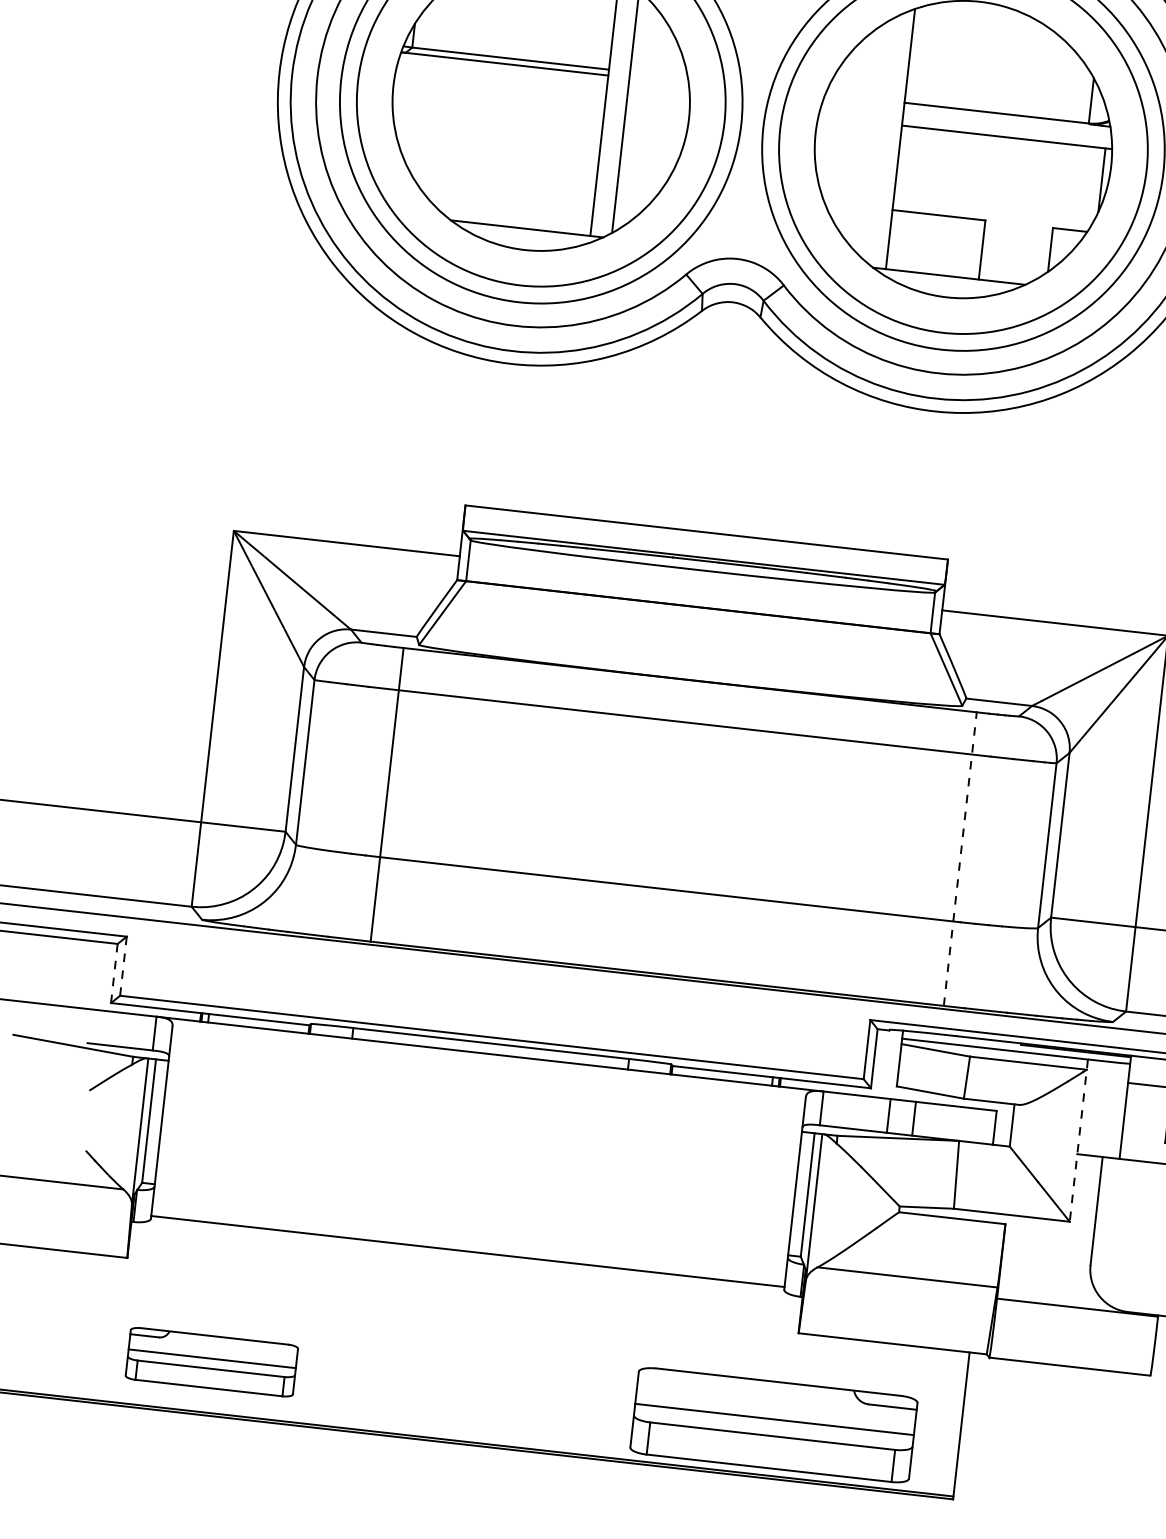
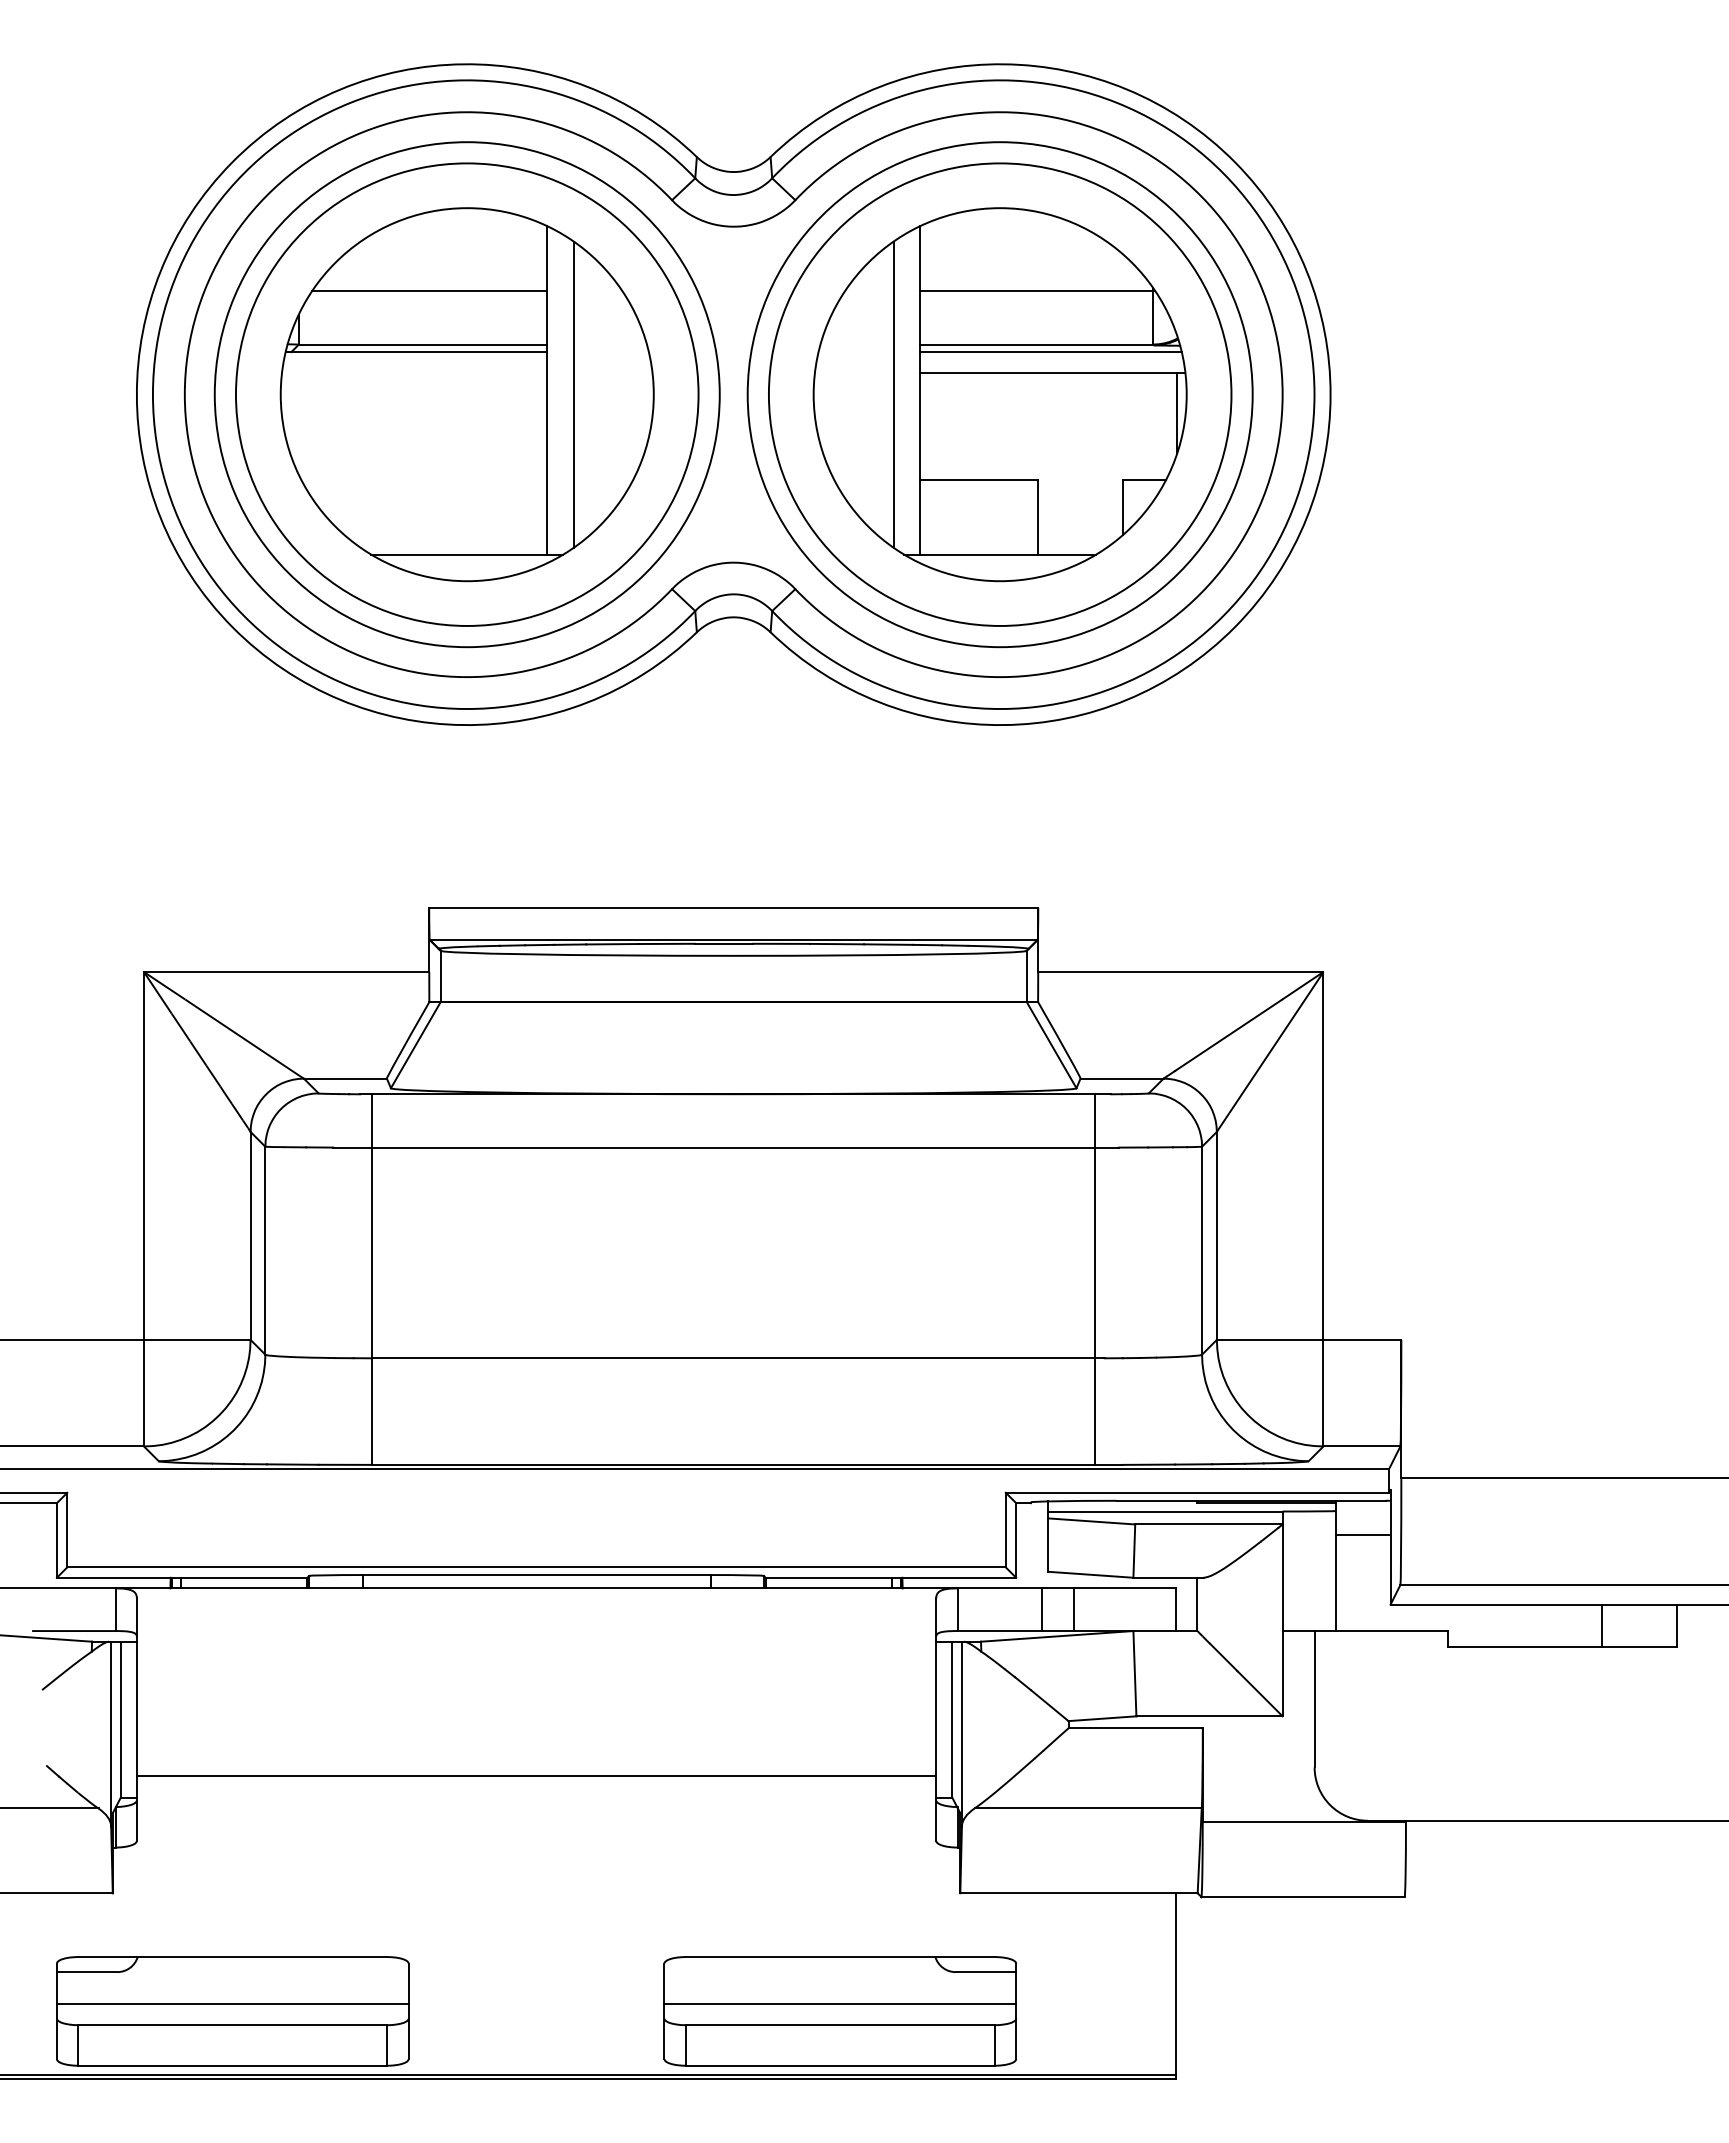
line: (520, 17) -> (429, 291), added
line: (1002, 71) -> (1037, 291), added
line: (1007, 120) -> (1050, 352), added
line: (878, 139) -> (893, 394), added
line: (960, 859) -> (1095, 1279), dashed -> solid
line: (123, 966) -> (67, 1530), dashed -> solid
line: (114, 973) -> (56, 1540), dashed -> solid
line: (1078, 1141) -> (1282, 1614), dashed -> solid
line: (467, 1251) -> (536, 1775), moved
part: (211, 1362) -> (232, 2011), size x1.67
part: (773, 1425) -> (839, 2011), moved

